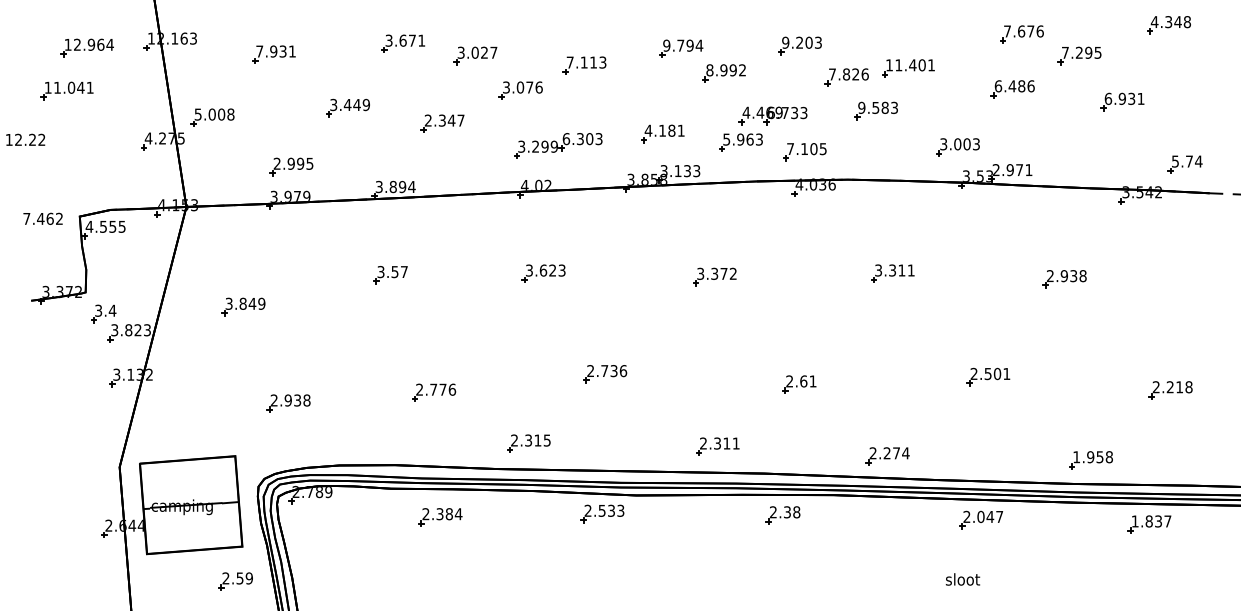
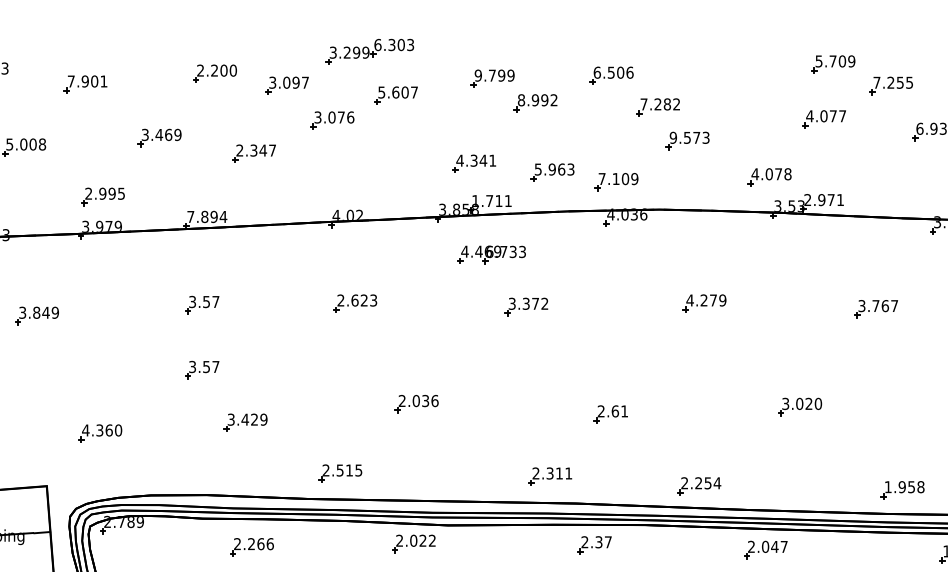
text: (1023, 31) -> (835, 61), 7.676 -> 5.709
text: (405, 40) -> (217, 70), 3.671 -> 2.200
text: (802, 42) -> (614, 72), 9.203 -> 6.506
text: (699, 45) -> (511, 75), 9.794 -> 9.799
text: (282, 51) -> (94, 81), 7.931 -> 7.901
text: (484, 52) -> (296, 82), 3.027 -> 3.097
text: (1088, 52) -> (900, 82), 7.295 -> 7.255
text: (586, 62) -> (398, 92), 7.113 -> 5.607
part: (908, 68) -> (720, 98), removed
text: (855, 74) -> (667, 104), 7.826 -> 7.282
text: (1014, 86) -> (826, 116), 6.486 -> 4.077
text: (356, 104) -> (168, 134), 3.449 -> 3.469
text: (884, 107) -> (696, 137), 9.583 -> 9.573
part: (772, 115) -> (491, 254), moved
text: (667, 130) -> (479, 160), 4.181 -> 4.341
text: (959, 144) -> (771, 174), 3.003 -> 4.078
part: (558, 145) -> (370, 51), moved
text: (822, 148) -> (634, 178), 7.105 -> 7.109
text: (680, 171) -> (492, 201), 3.133 -> 1.711
text: (378, 186) -> (190, 216), 3.894 -> 7.894
text: (529, 270) -> (341, 300), 3.623 -> 2.623
text: (894, 270) -> (706, 300), 3.311 -> 4.279
text: (1066, 276) -> (878, 306), 2.938 -> 3.767
part: (243, 306) -> (37, 315), moved
part: (390, 340) -> (202, 370), added
text: (604, 371) -> (416, 401), 2.736 -> 2.036
text: (990, 373) -> (802, 403), 2.501 -> 3.020
text: (436, 389) -> (248, 419), 2.776 -> 3.429
text: (290, 400) -> (102, 430), 2.938 -> 4.360
text: (528, 439) -> (340, 469), 2.315 -> 2.515
part: (717, 446) -> (550, 476), moved
text: (896, 453) -> (708, 483), 2.274 -> 2.254
text: (611, 510) -> (423, 540), 2.533 -> 2.022
text: (796, 512) -> (608, 542), 2.38 -> 2.37
text: (449, 514) -> (261, 544), 2.384 -> 2.266
part: (981, 519) -> (766, 549), moved

